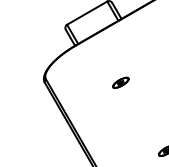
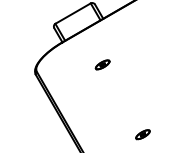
part: (120, 82) -> (102, 64), moved

